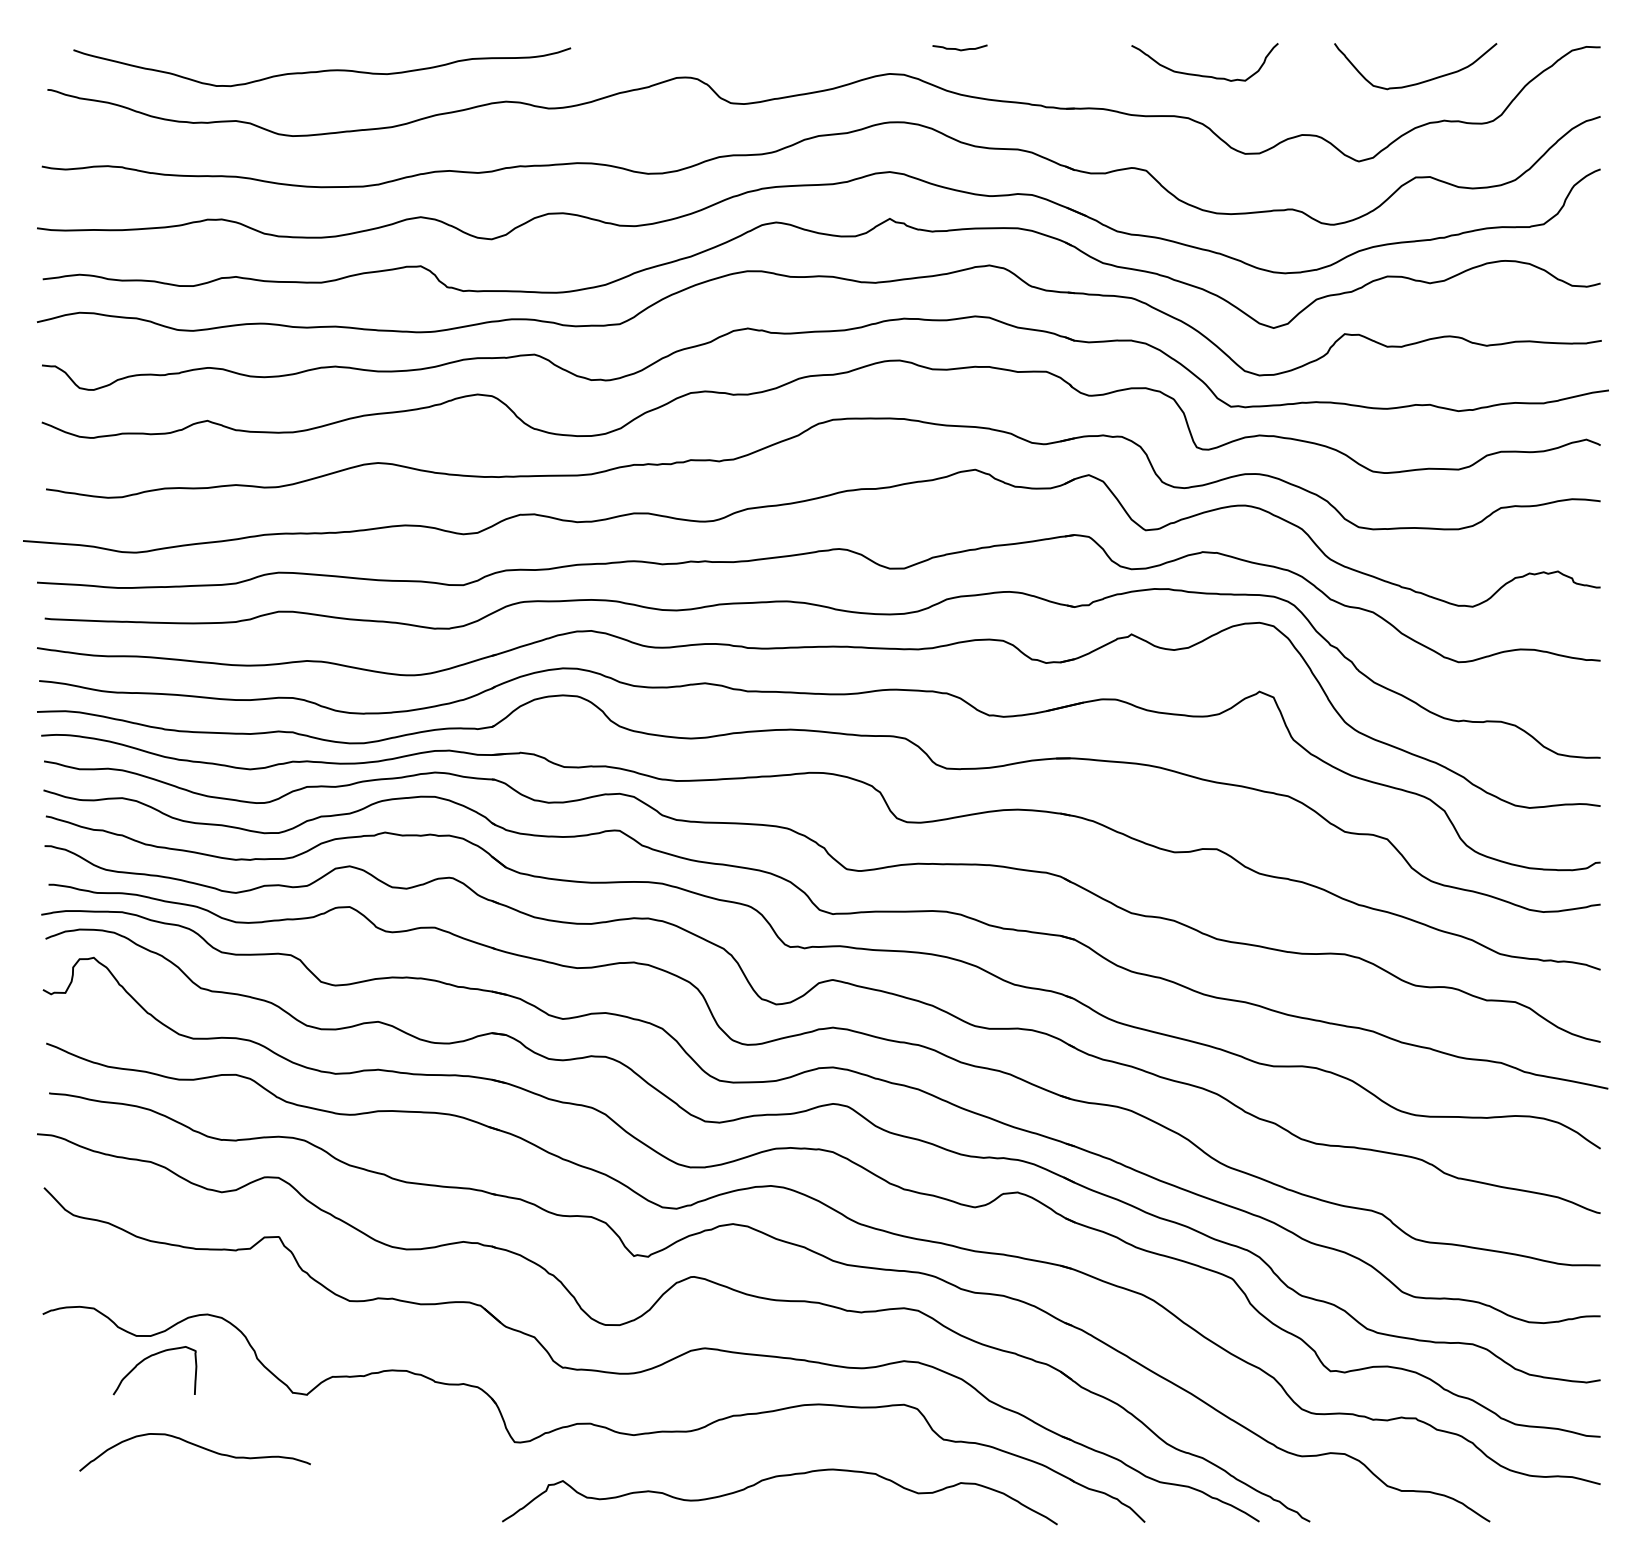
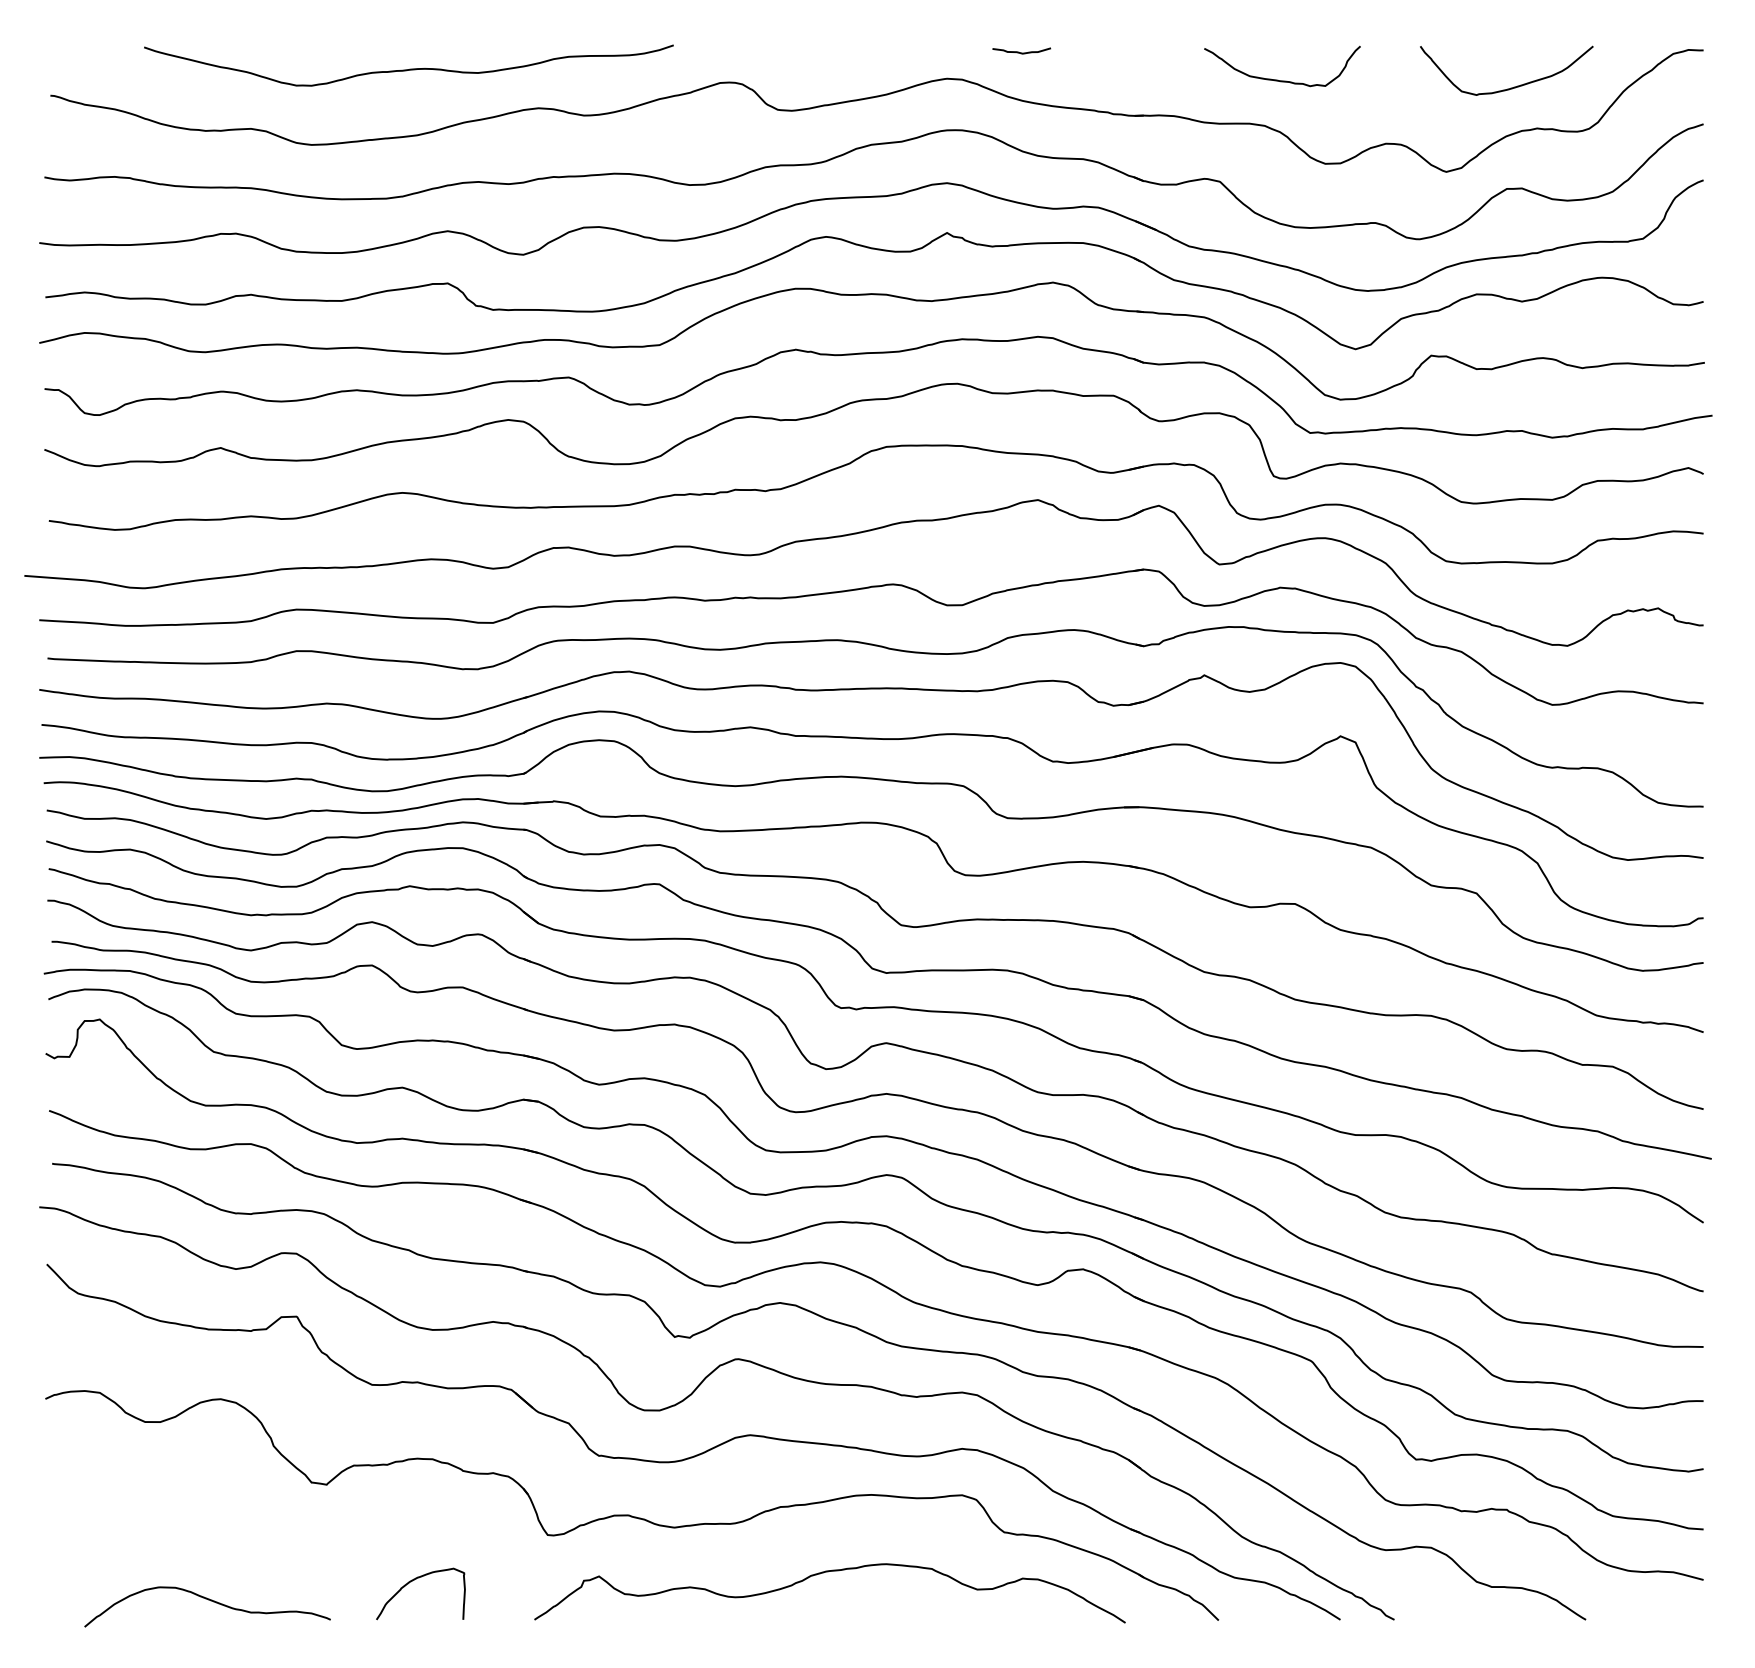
curve: (322, 69) -> (409, 68), moved
curve: (148, 1358) -> (414, 1580), moved
curve: (197, 1447) -> (210, 1601), moved

